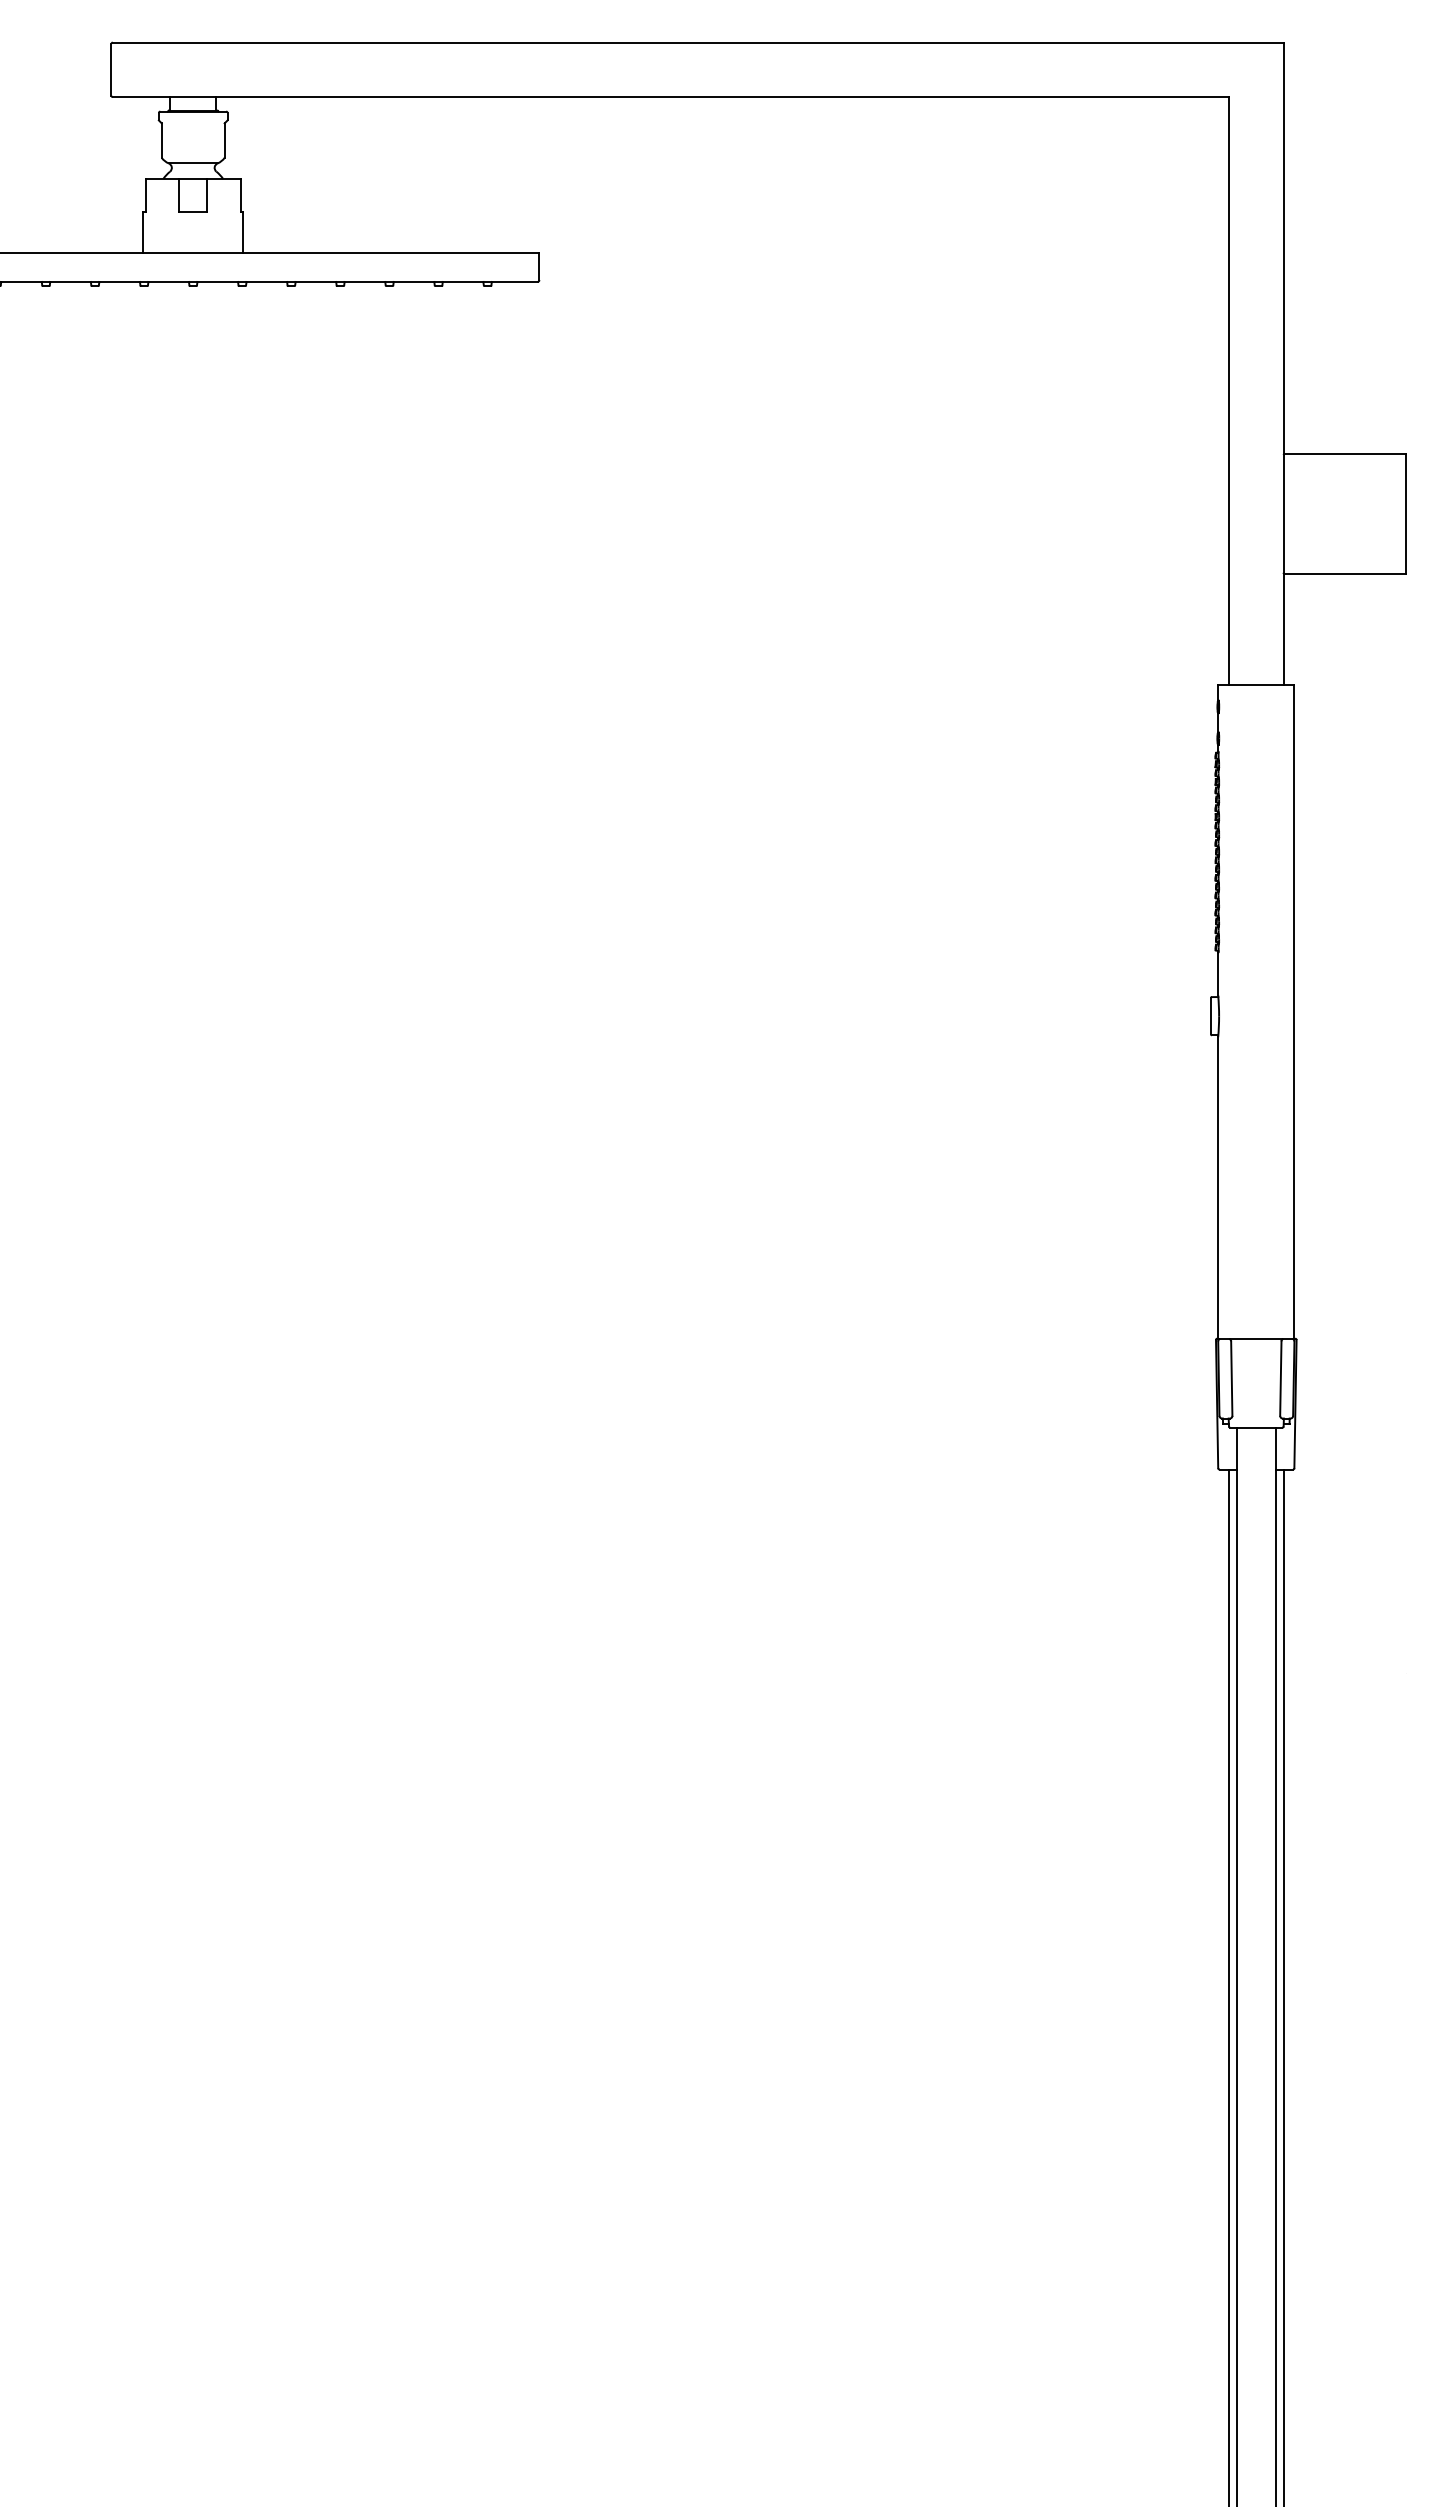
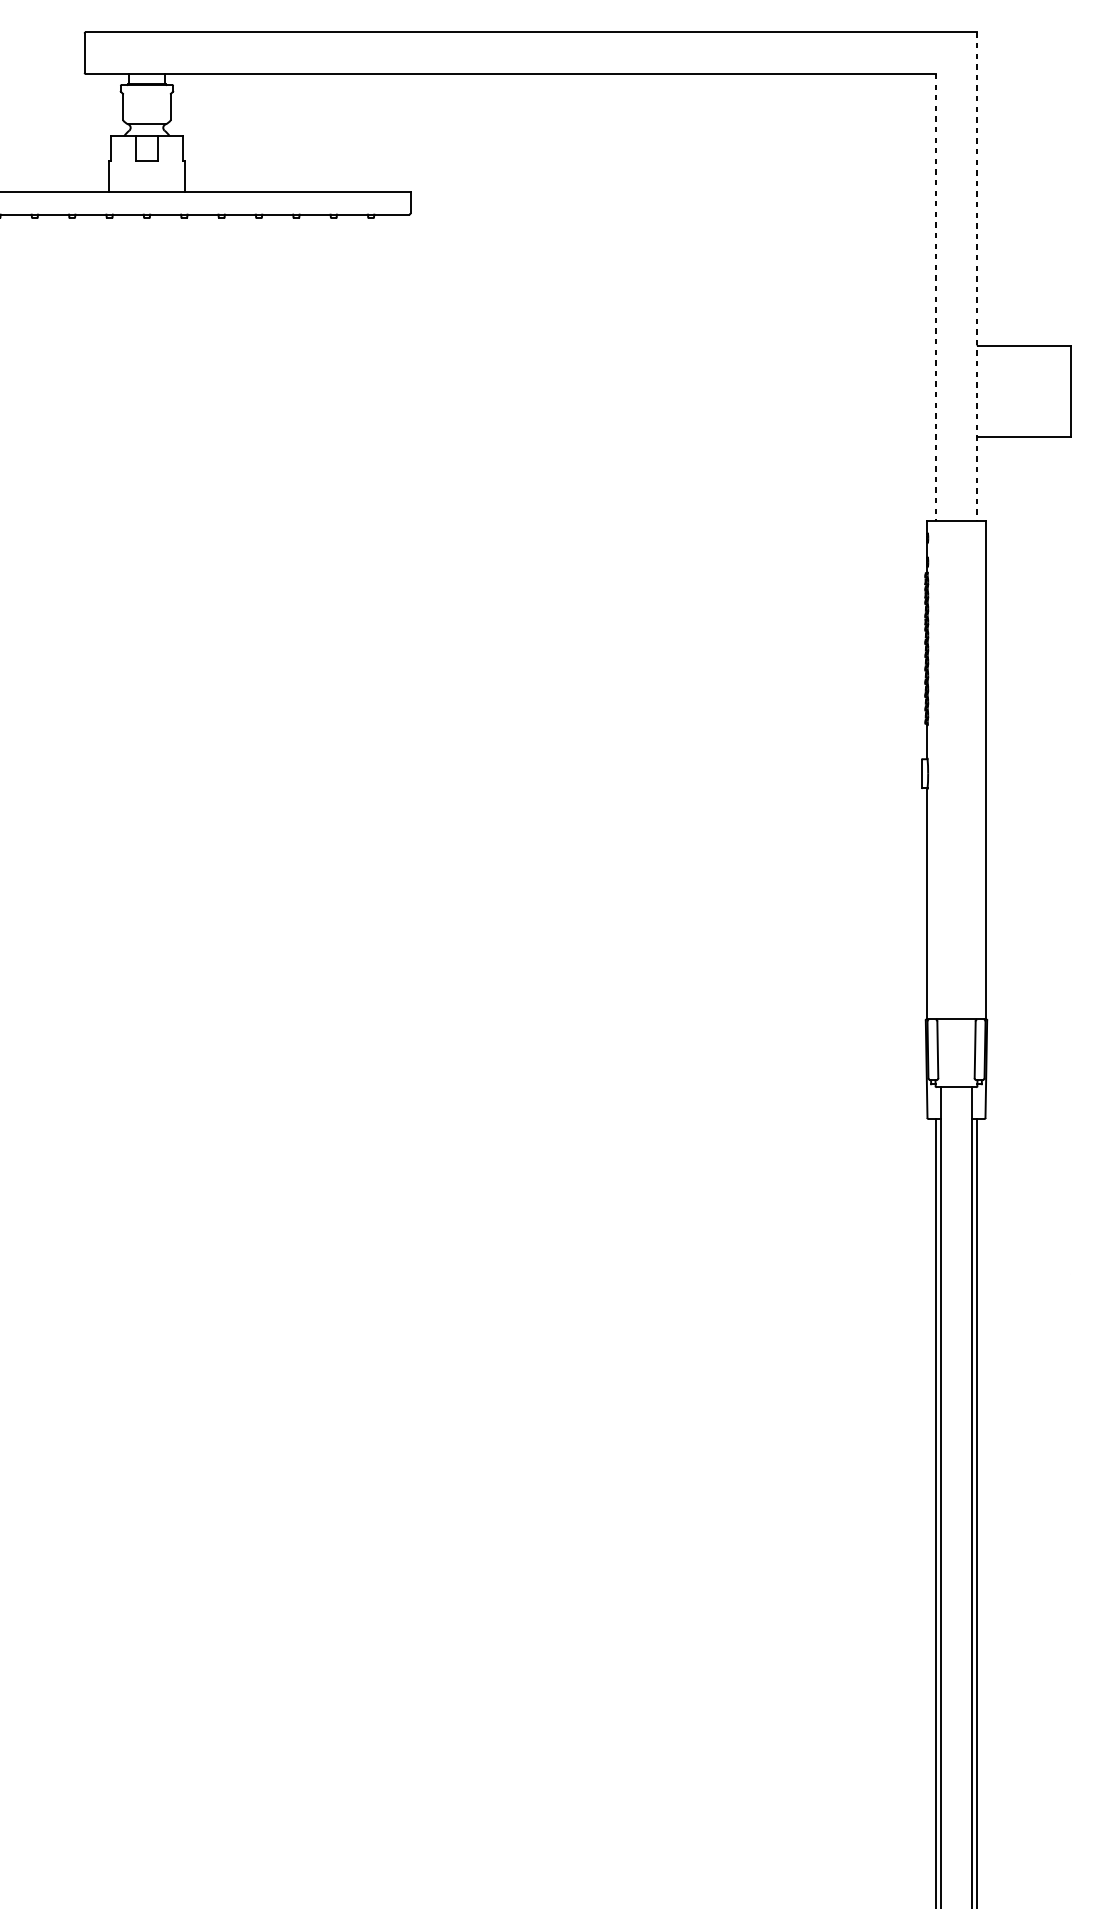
line: (1283, 364) -> (977, 277), solid -> dashed
line: (1229, 390) -> (936, 297), solid -> dashed

